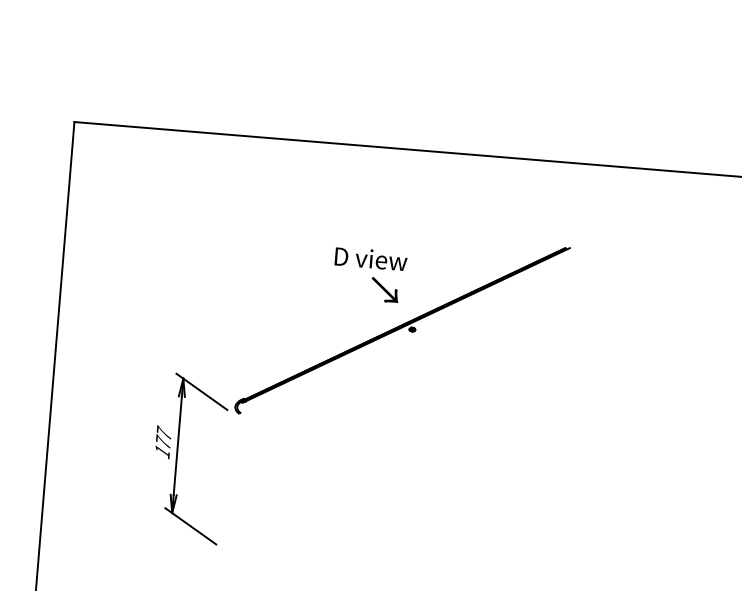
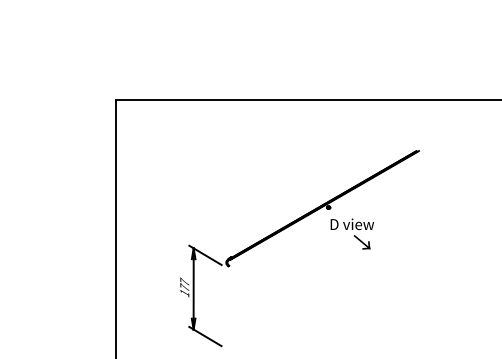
text: (370, 274) -> (352, 233), moved

